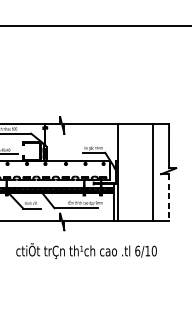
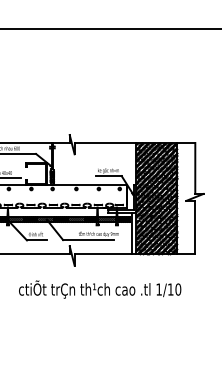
hatch: (135, 172) -> (156, 198), added
line: (169, 197) -> (195, 227), dashed -> solid
text: (138, 251) -> (159, 289), 6/10 -> 1/10

